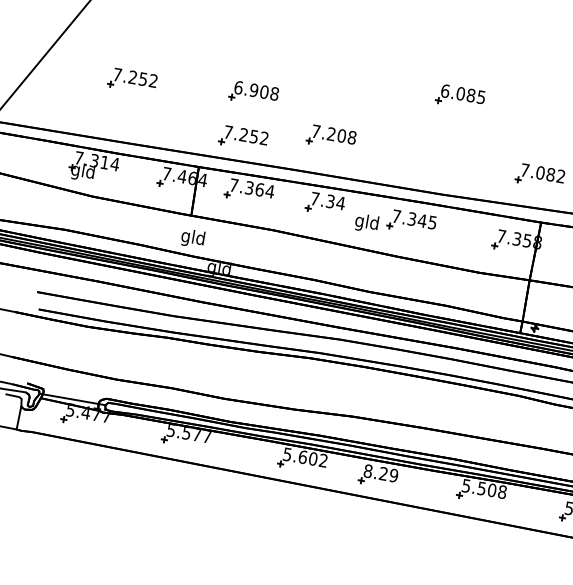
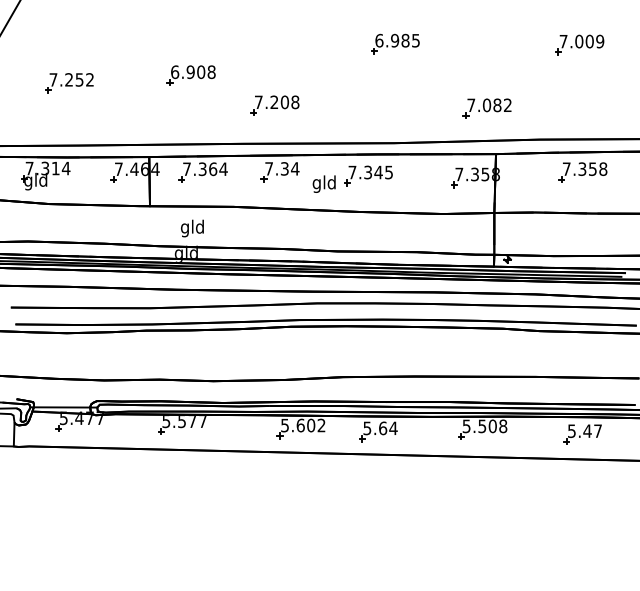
text: (461, 93) -> (395, 40), 6.085 -> 6.985
part: (243, 138) -> (188, 121), removed
text: (193, 238) -> (192, 228), moved
text: (381, 473) -> (380, 428), 8.29 -> 5.64

